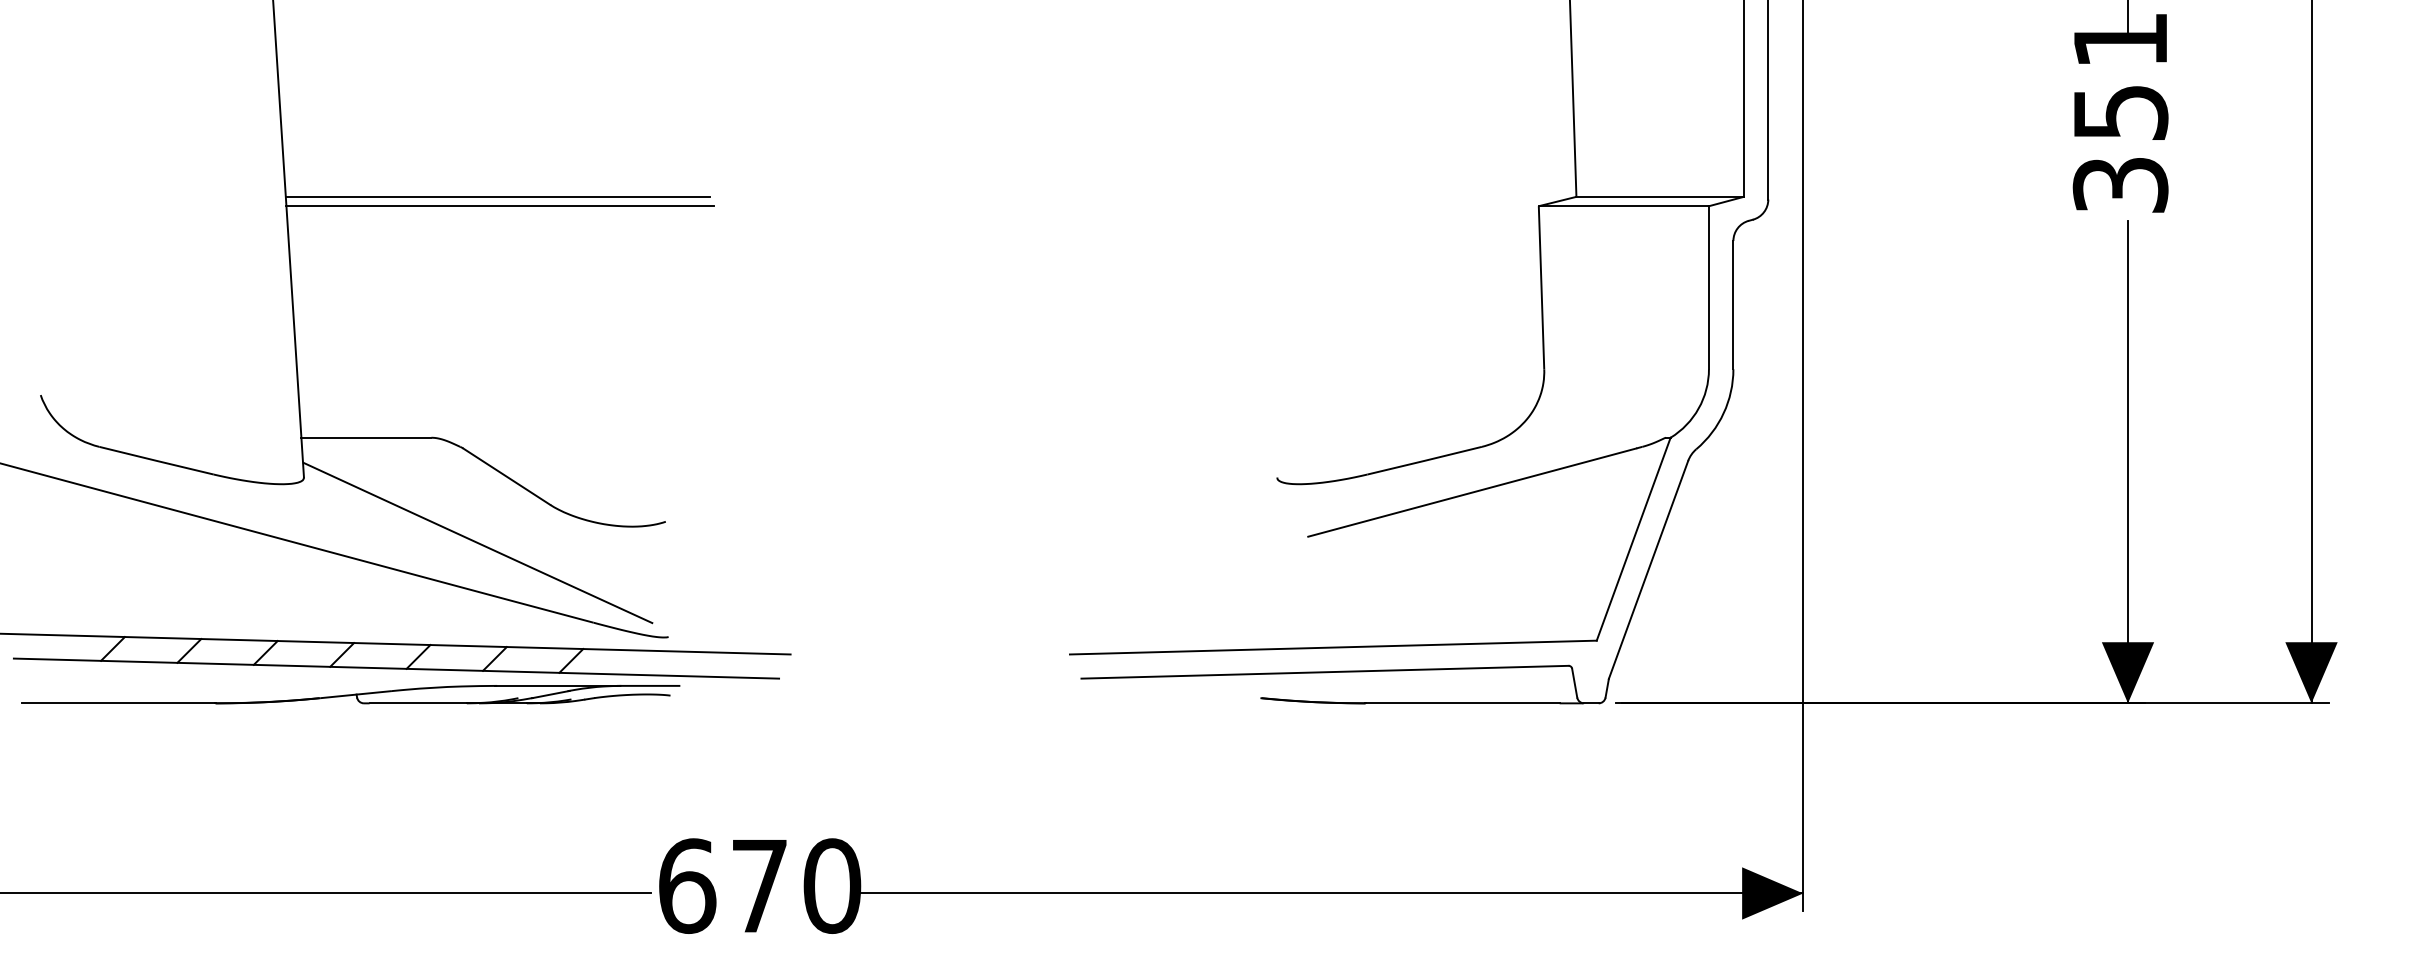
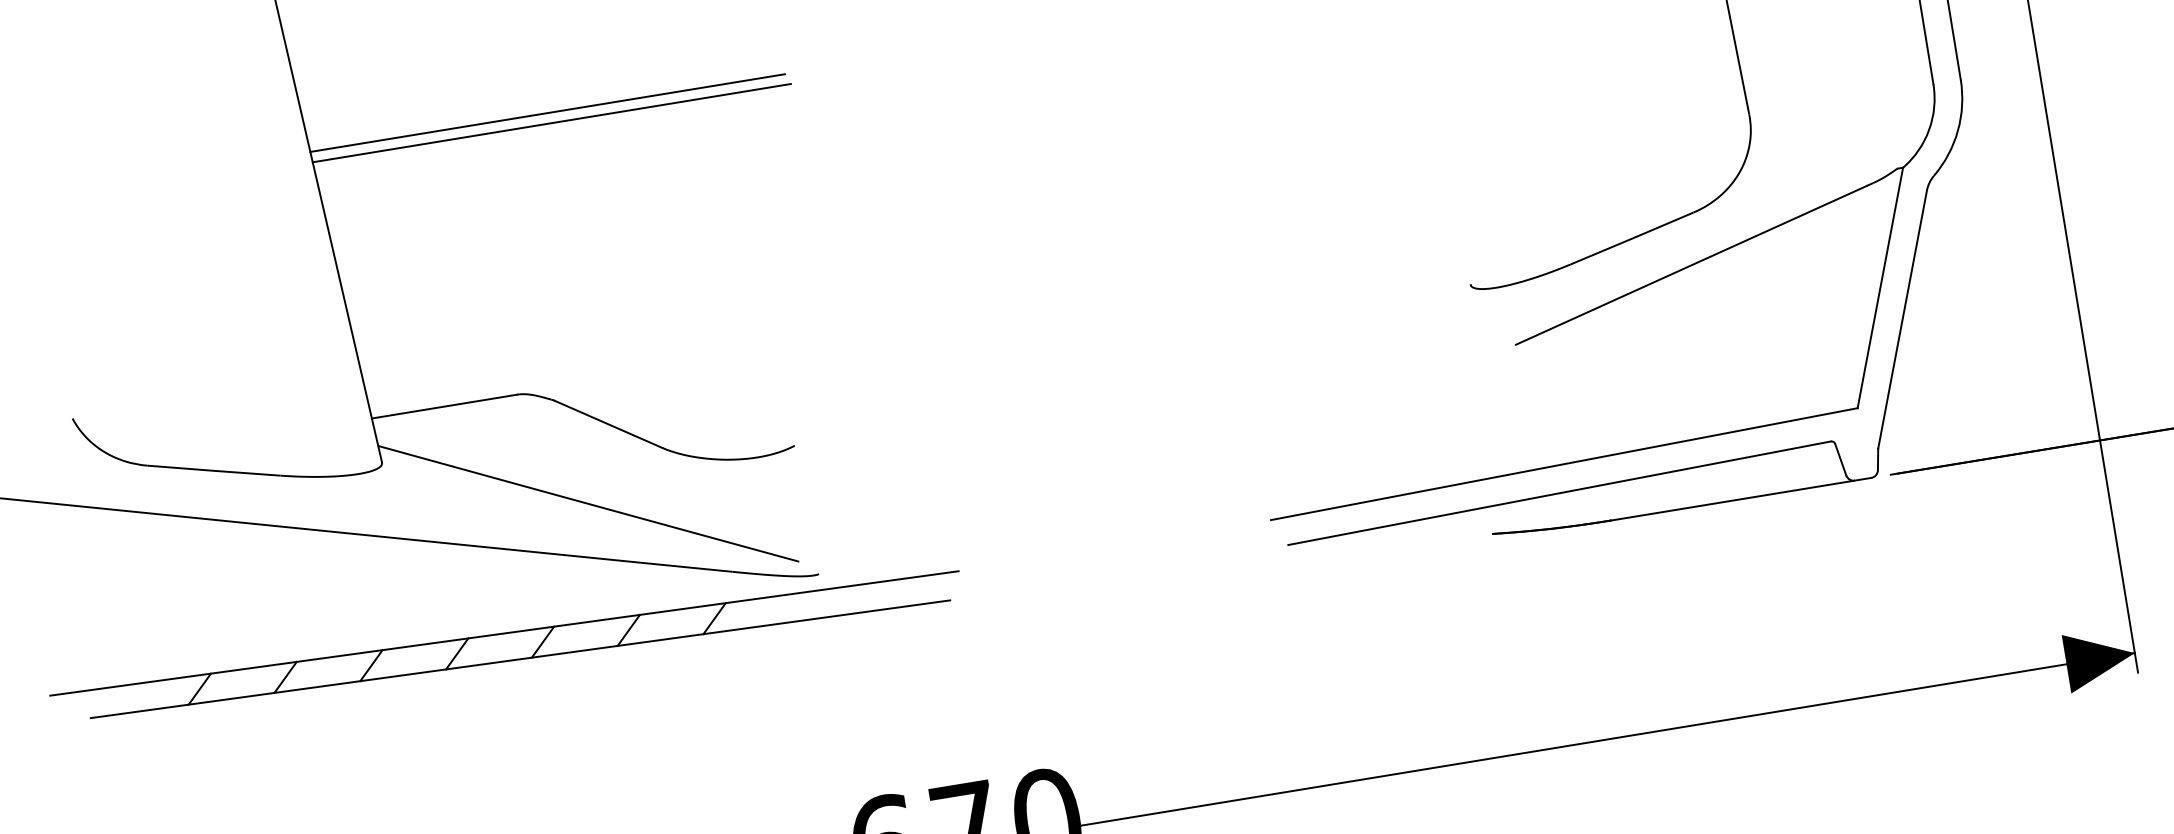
part: (350, 694) -> (473, 696), removed

